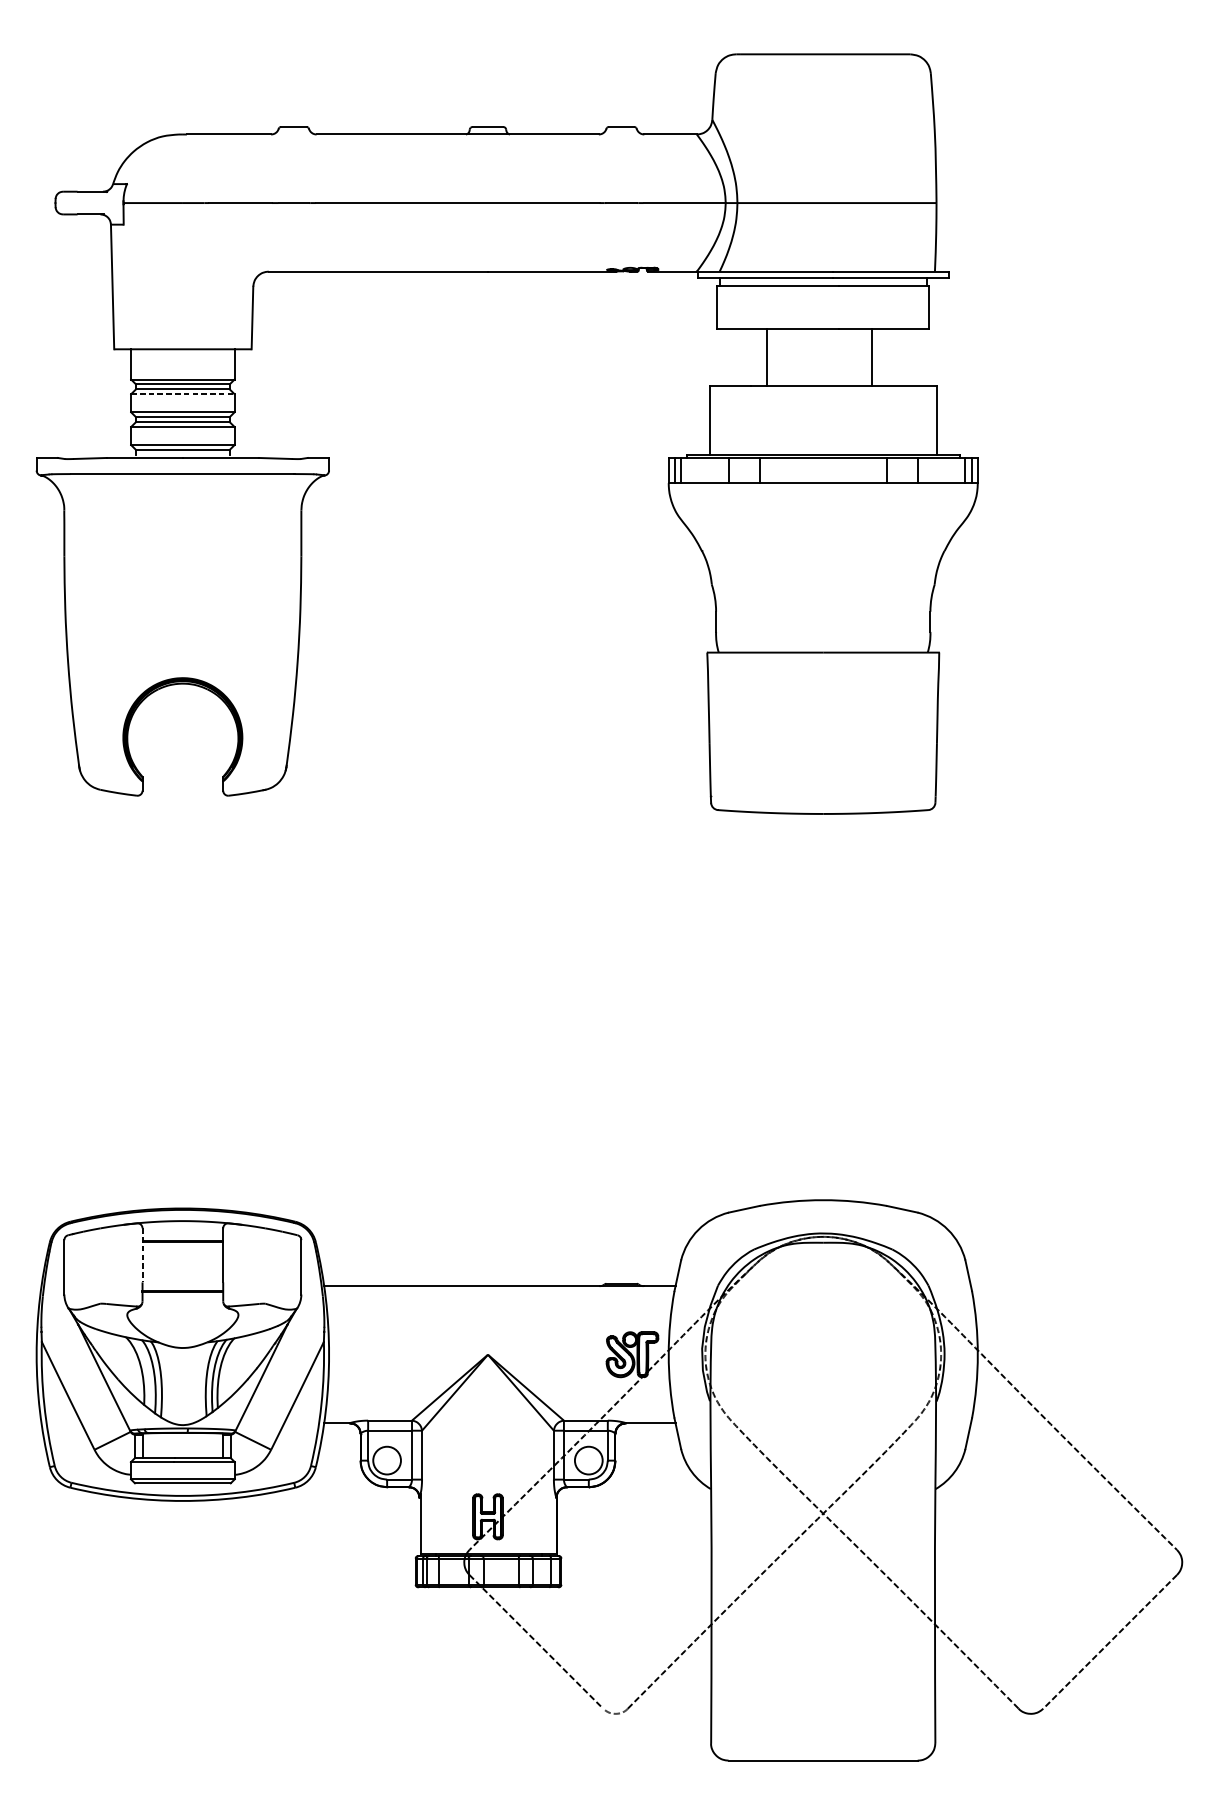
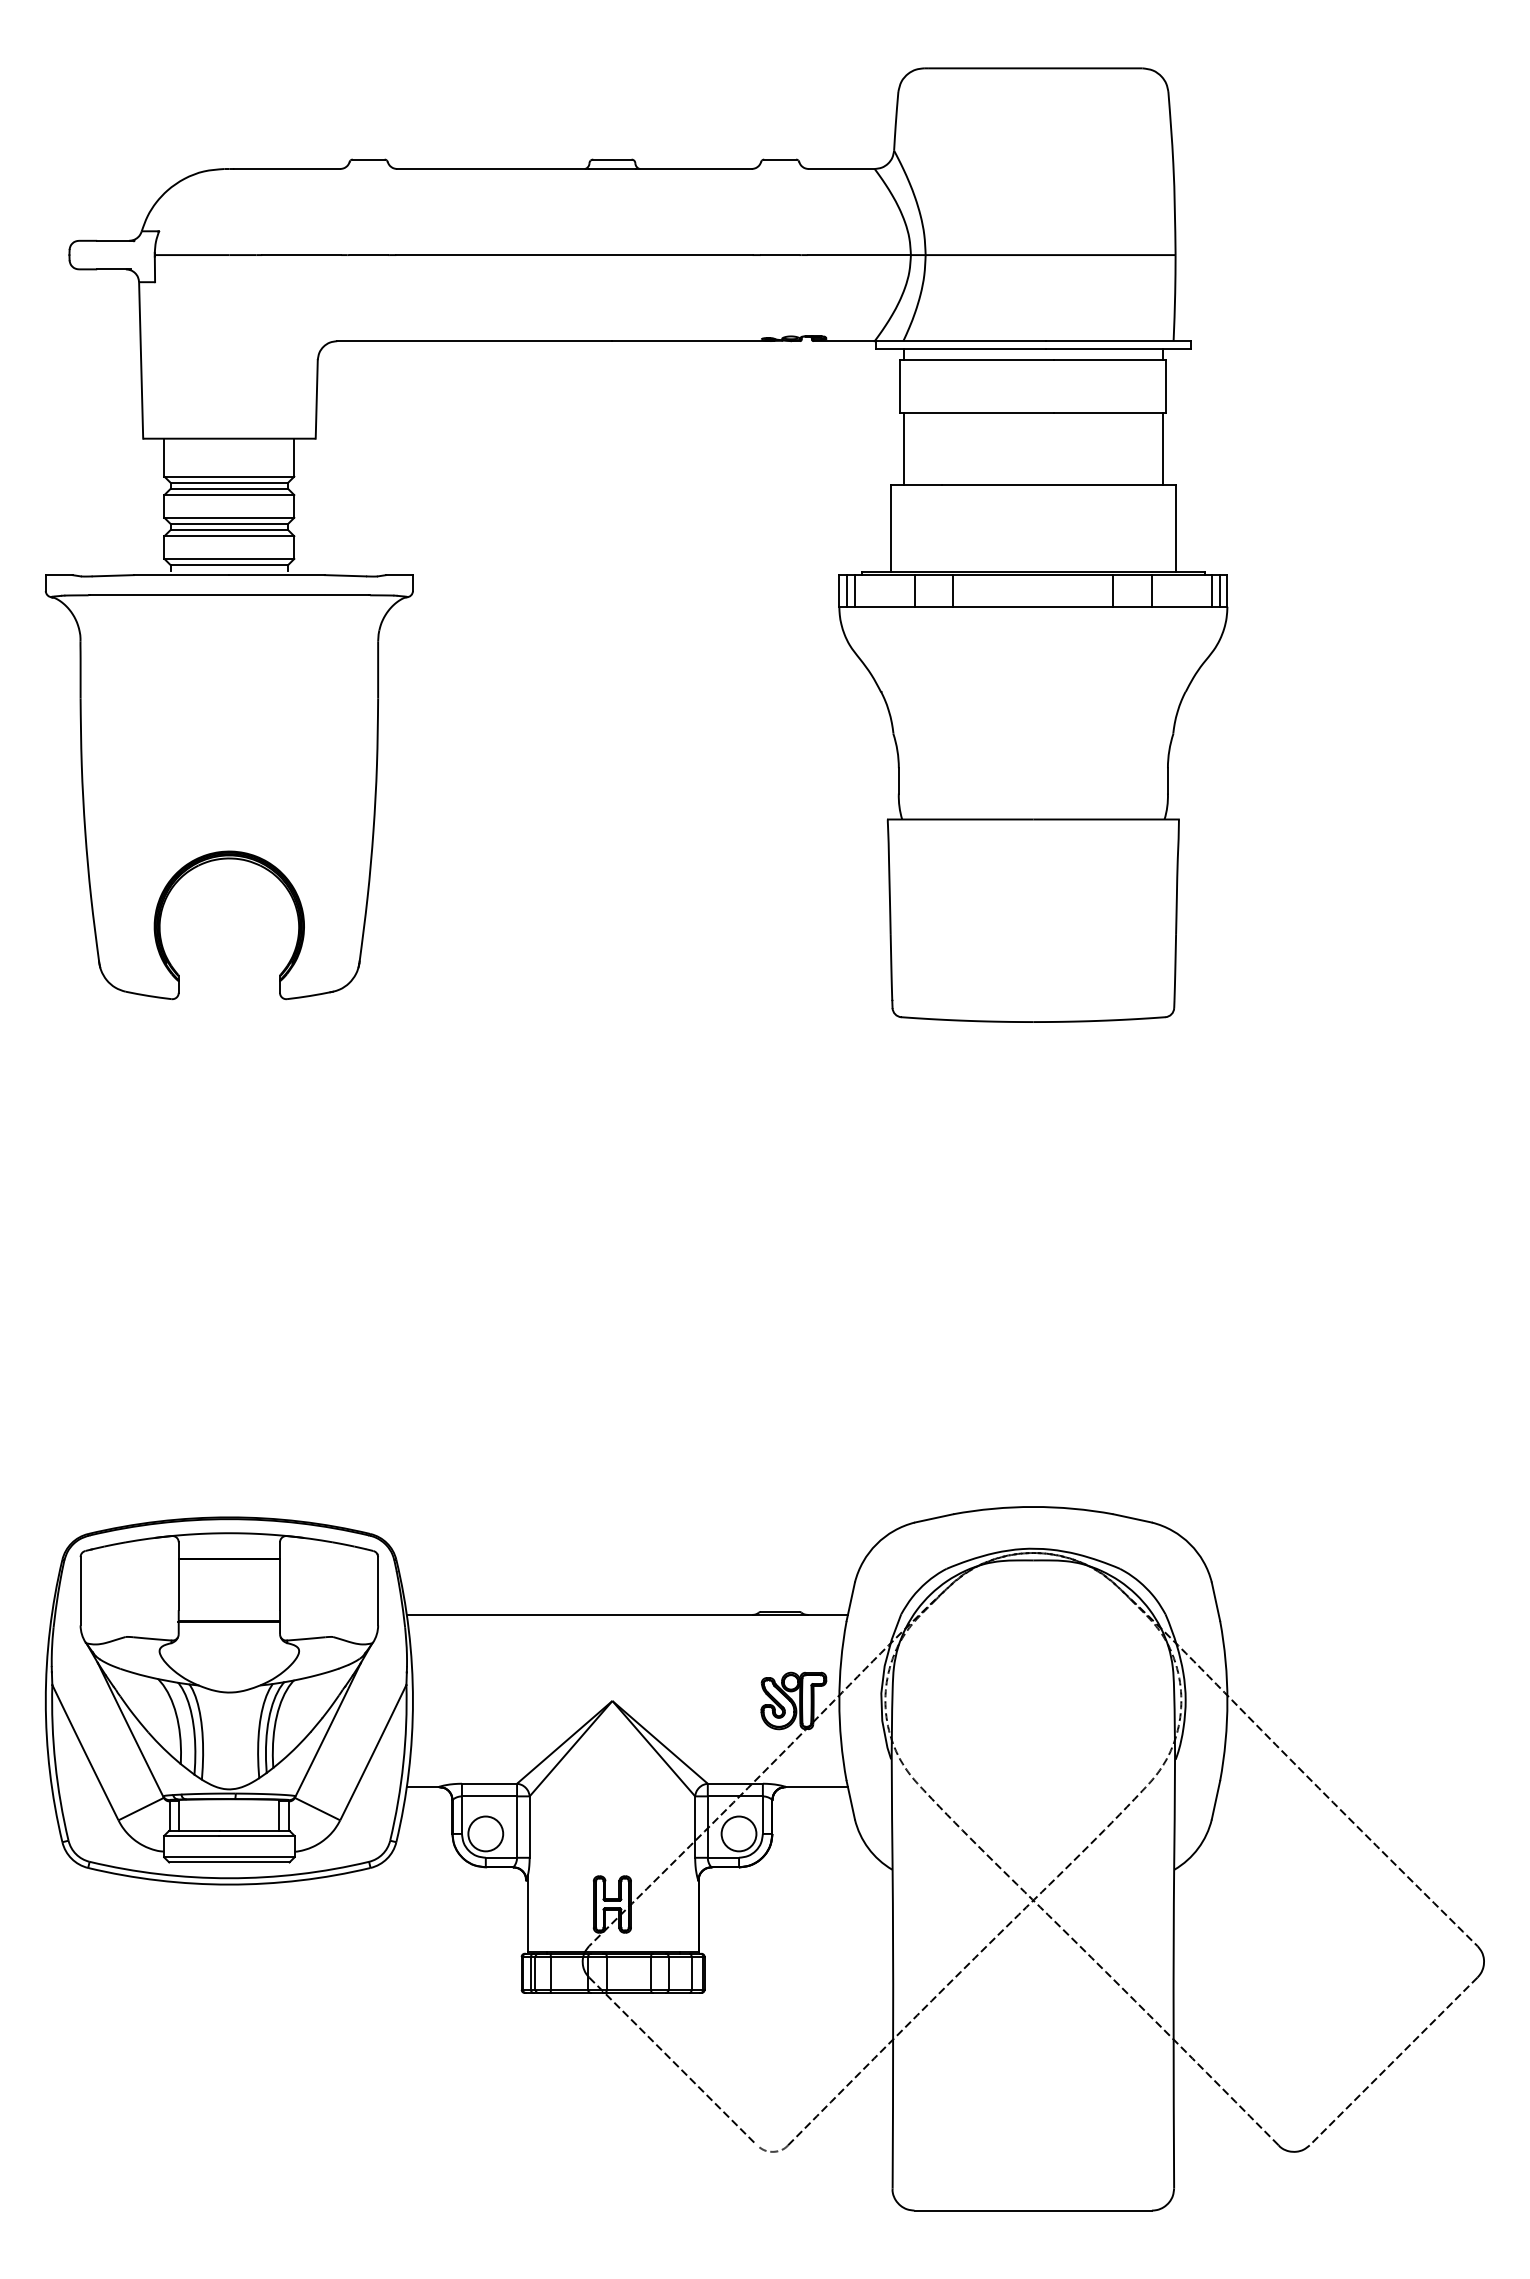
line: (766, 357) -> (903, 448), moved
line: (872, 357) -> (1163, 448), moved
line: (182, 394) -> (229, 495), dashed -> solid
line: (142, 1255) -> (178, 1576), dashed -> solid

